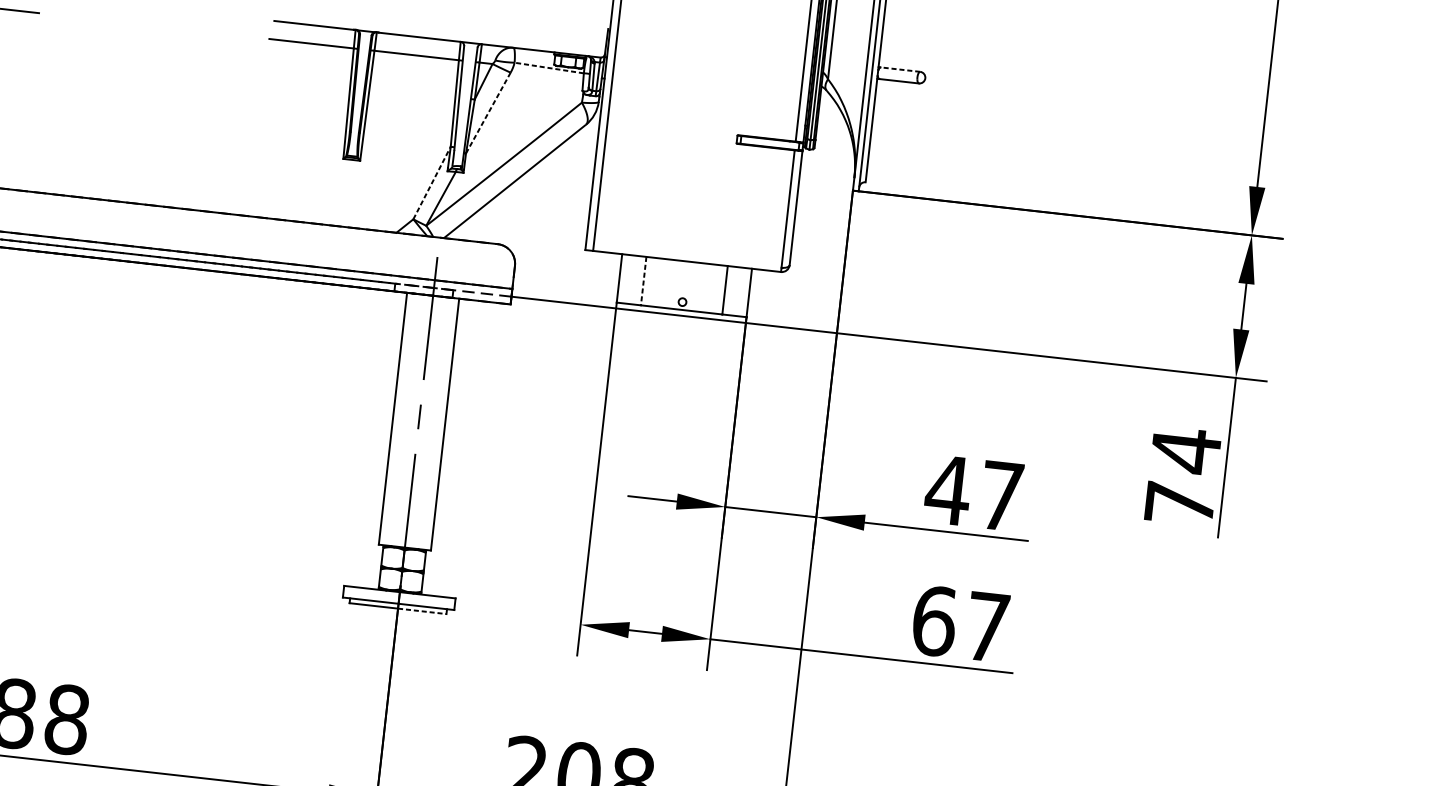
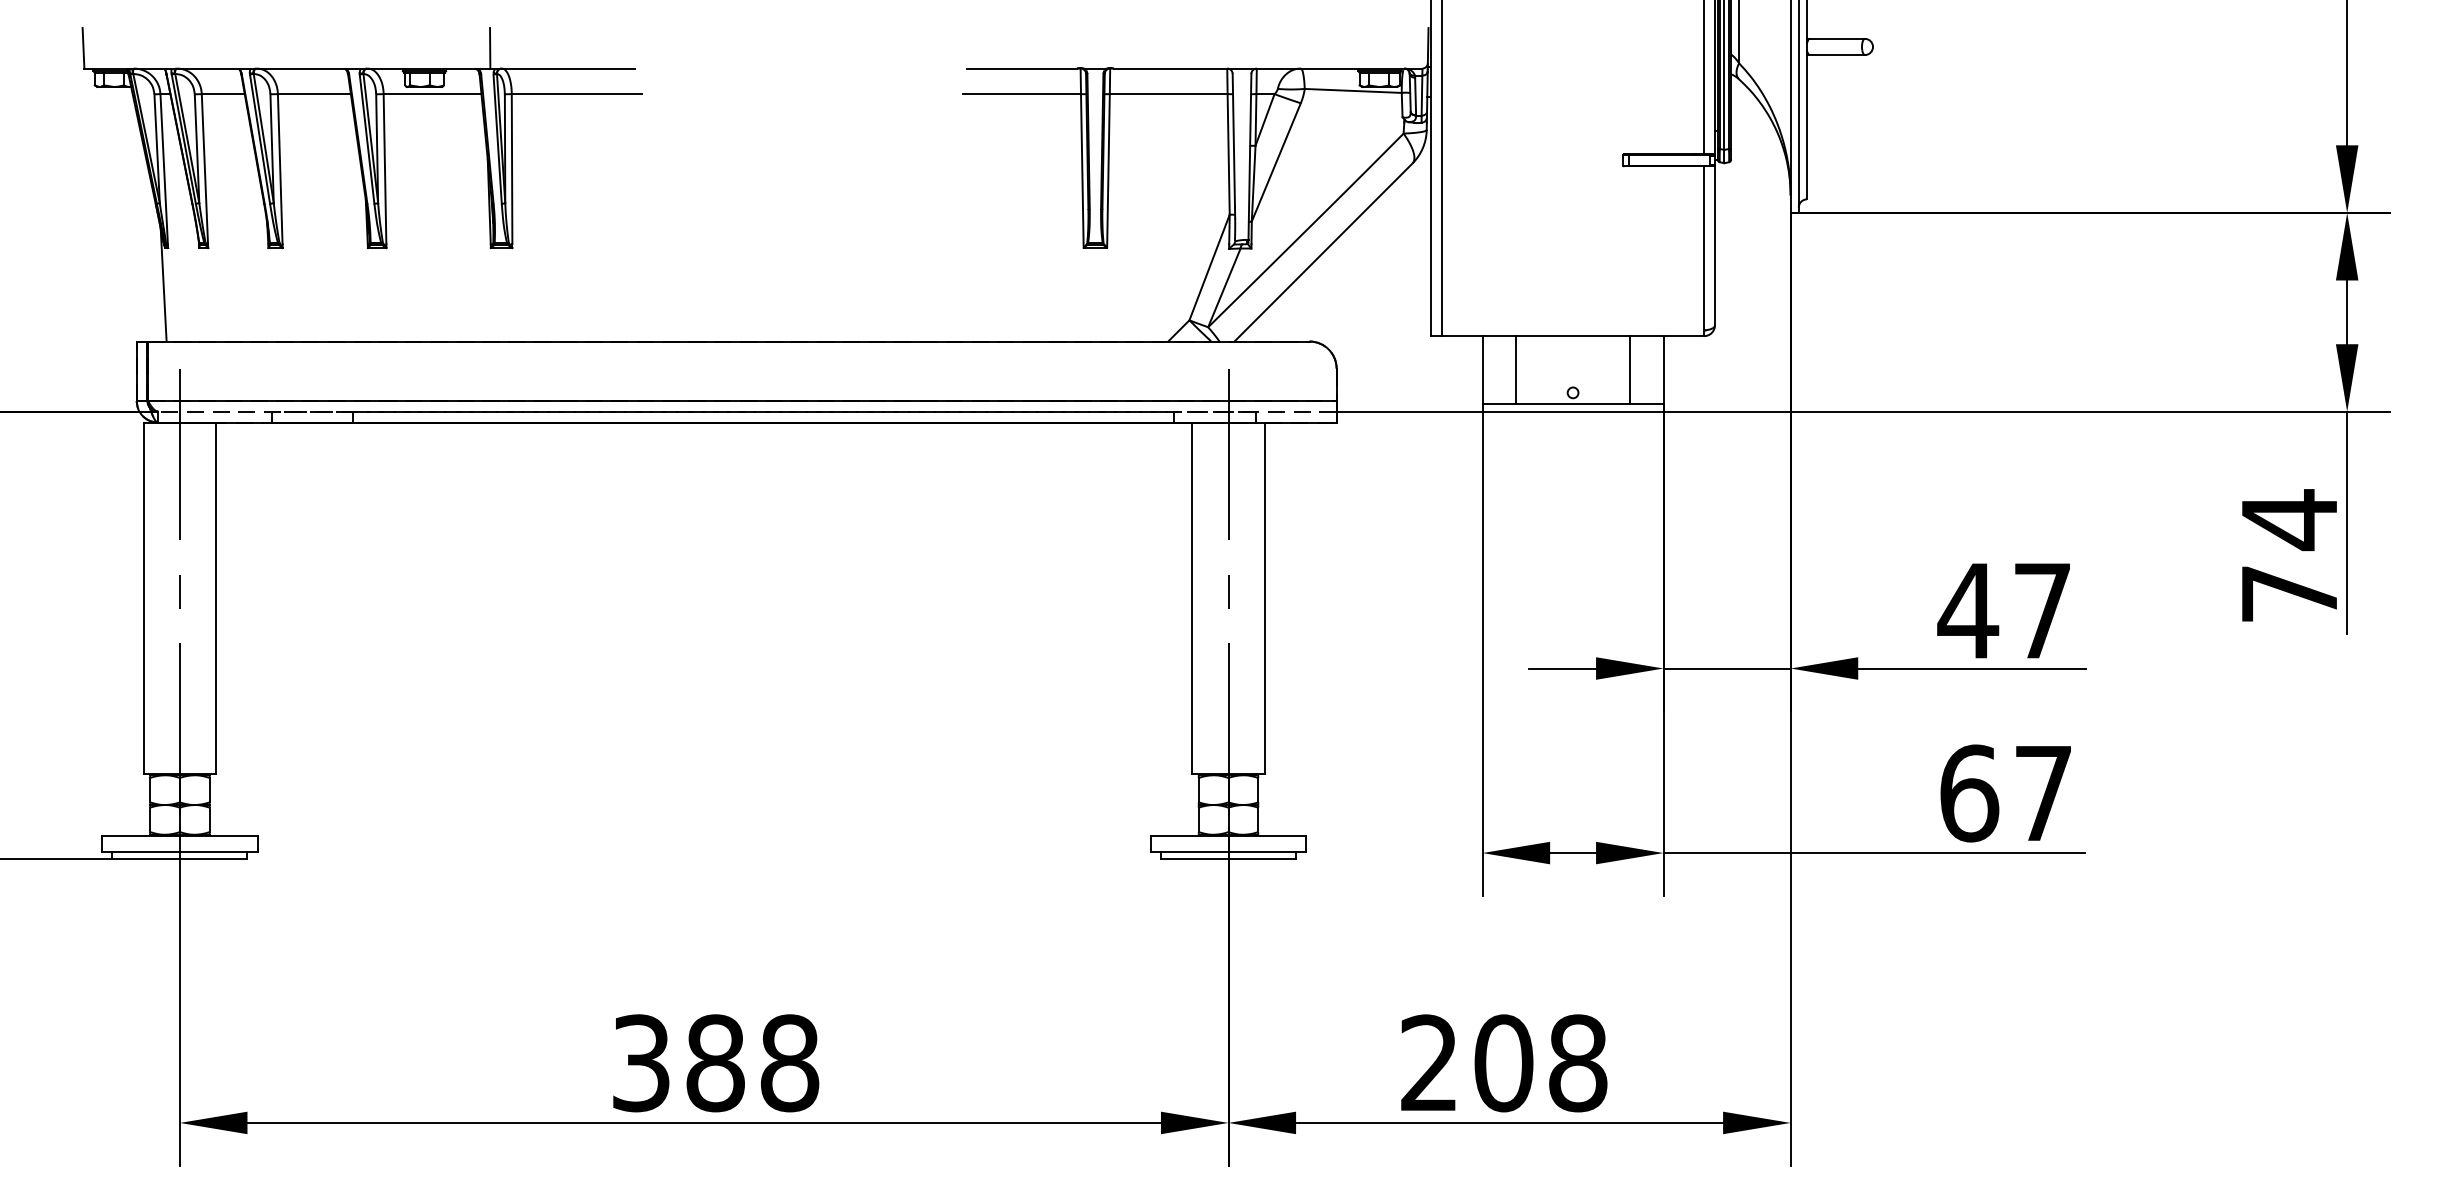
line: (549, 67) -> (1353, 90), dashed -> solid
line: (900, 69) -> (1837, 38), dashed -> solid
line: (488, 113) -> (1276, 162), dashed -> solid
line: (432, 183) -> (1209, 267), dashed -> solid
line: (643, 280) -> (1516, 369), dashed -> solid
line: (422, 611) -> (1262, 859), dashed -> solid

